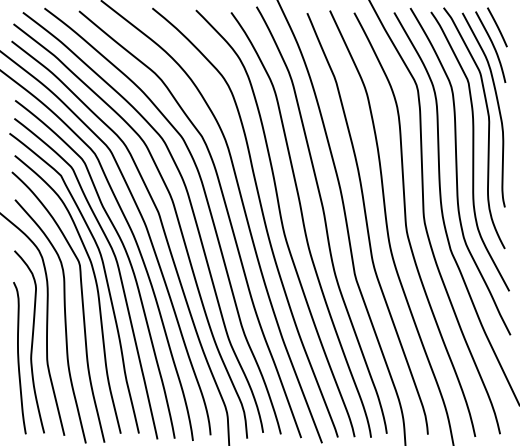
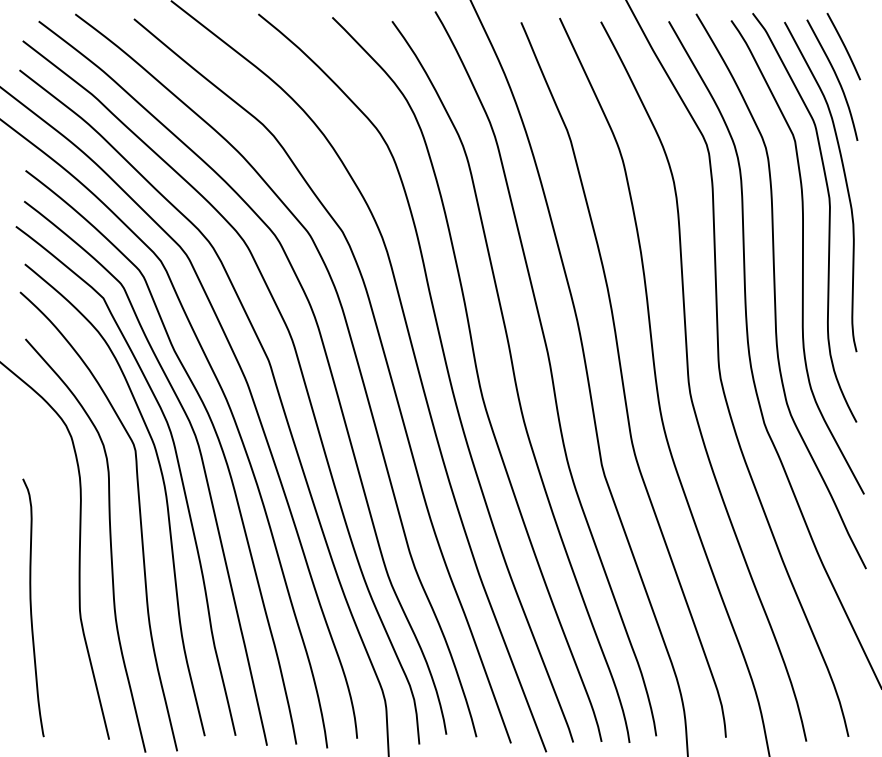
curve: (31, 341) -> (53, 579), removed

